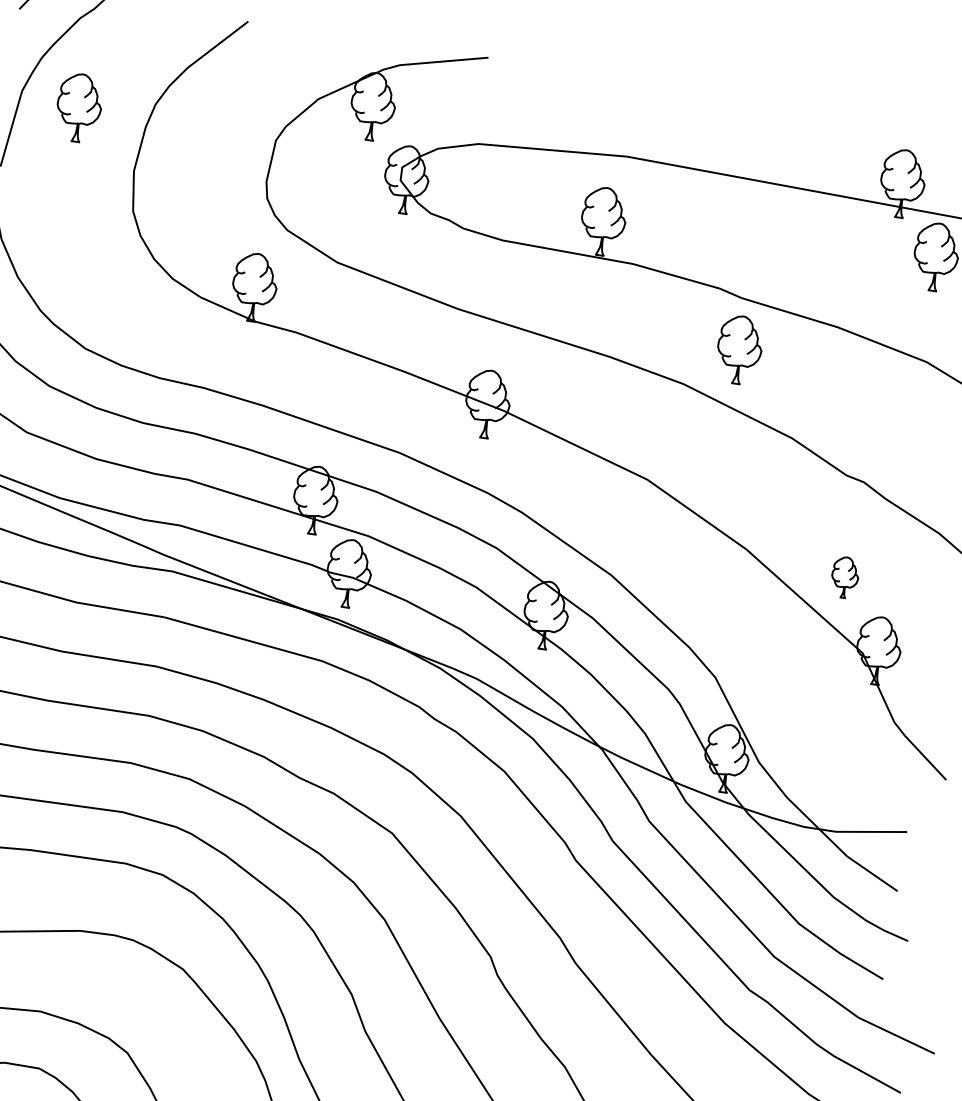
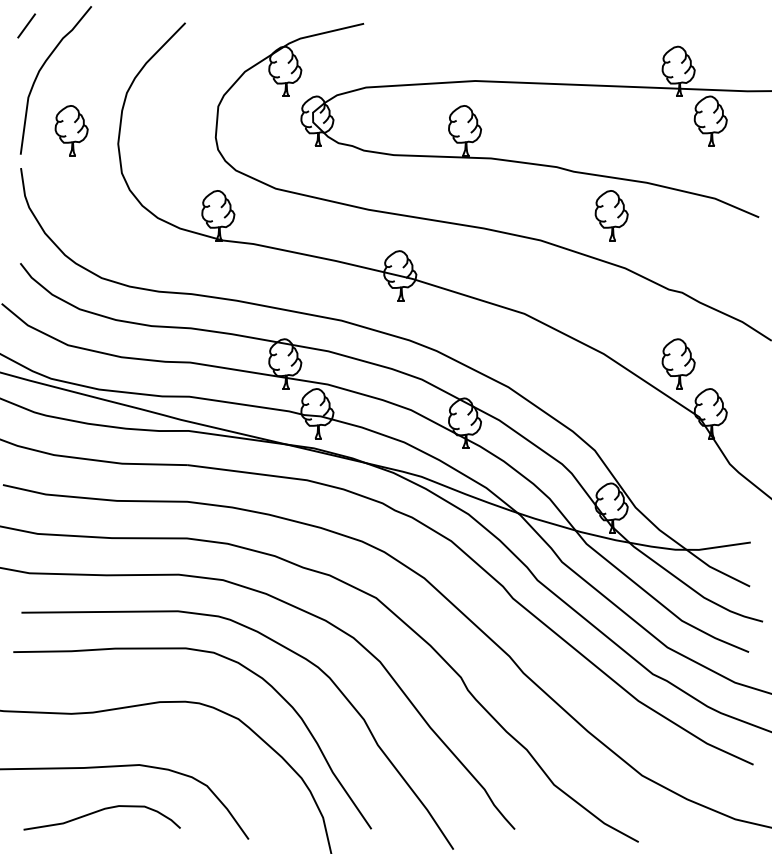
part: (78, 107) -> (71, 130), moved
part: (739, 349) -> (611, 215), moved
part: (845, 576) -> (678, 363), size x1.67

